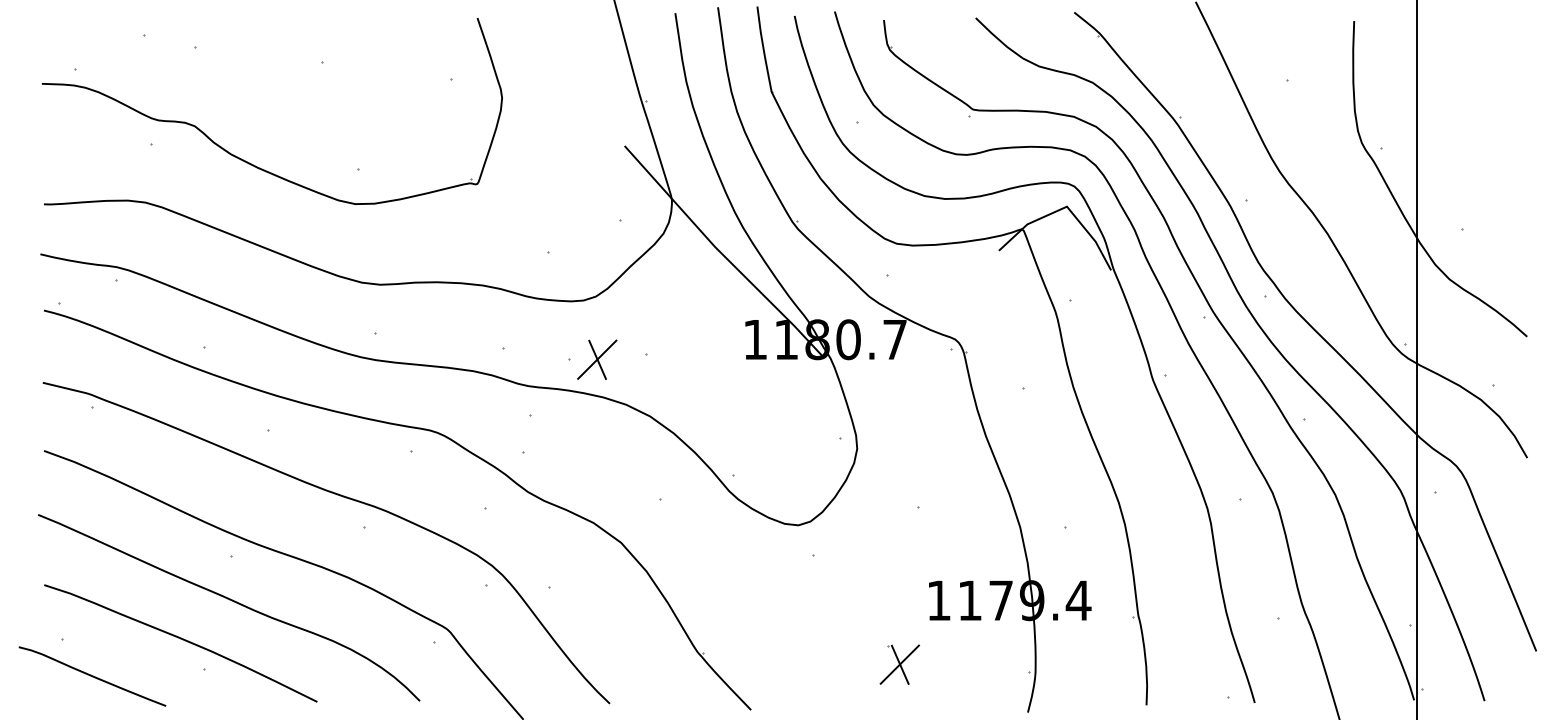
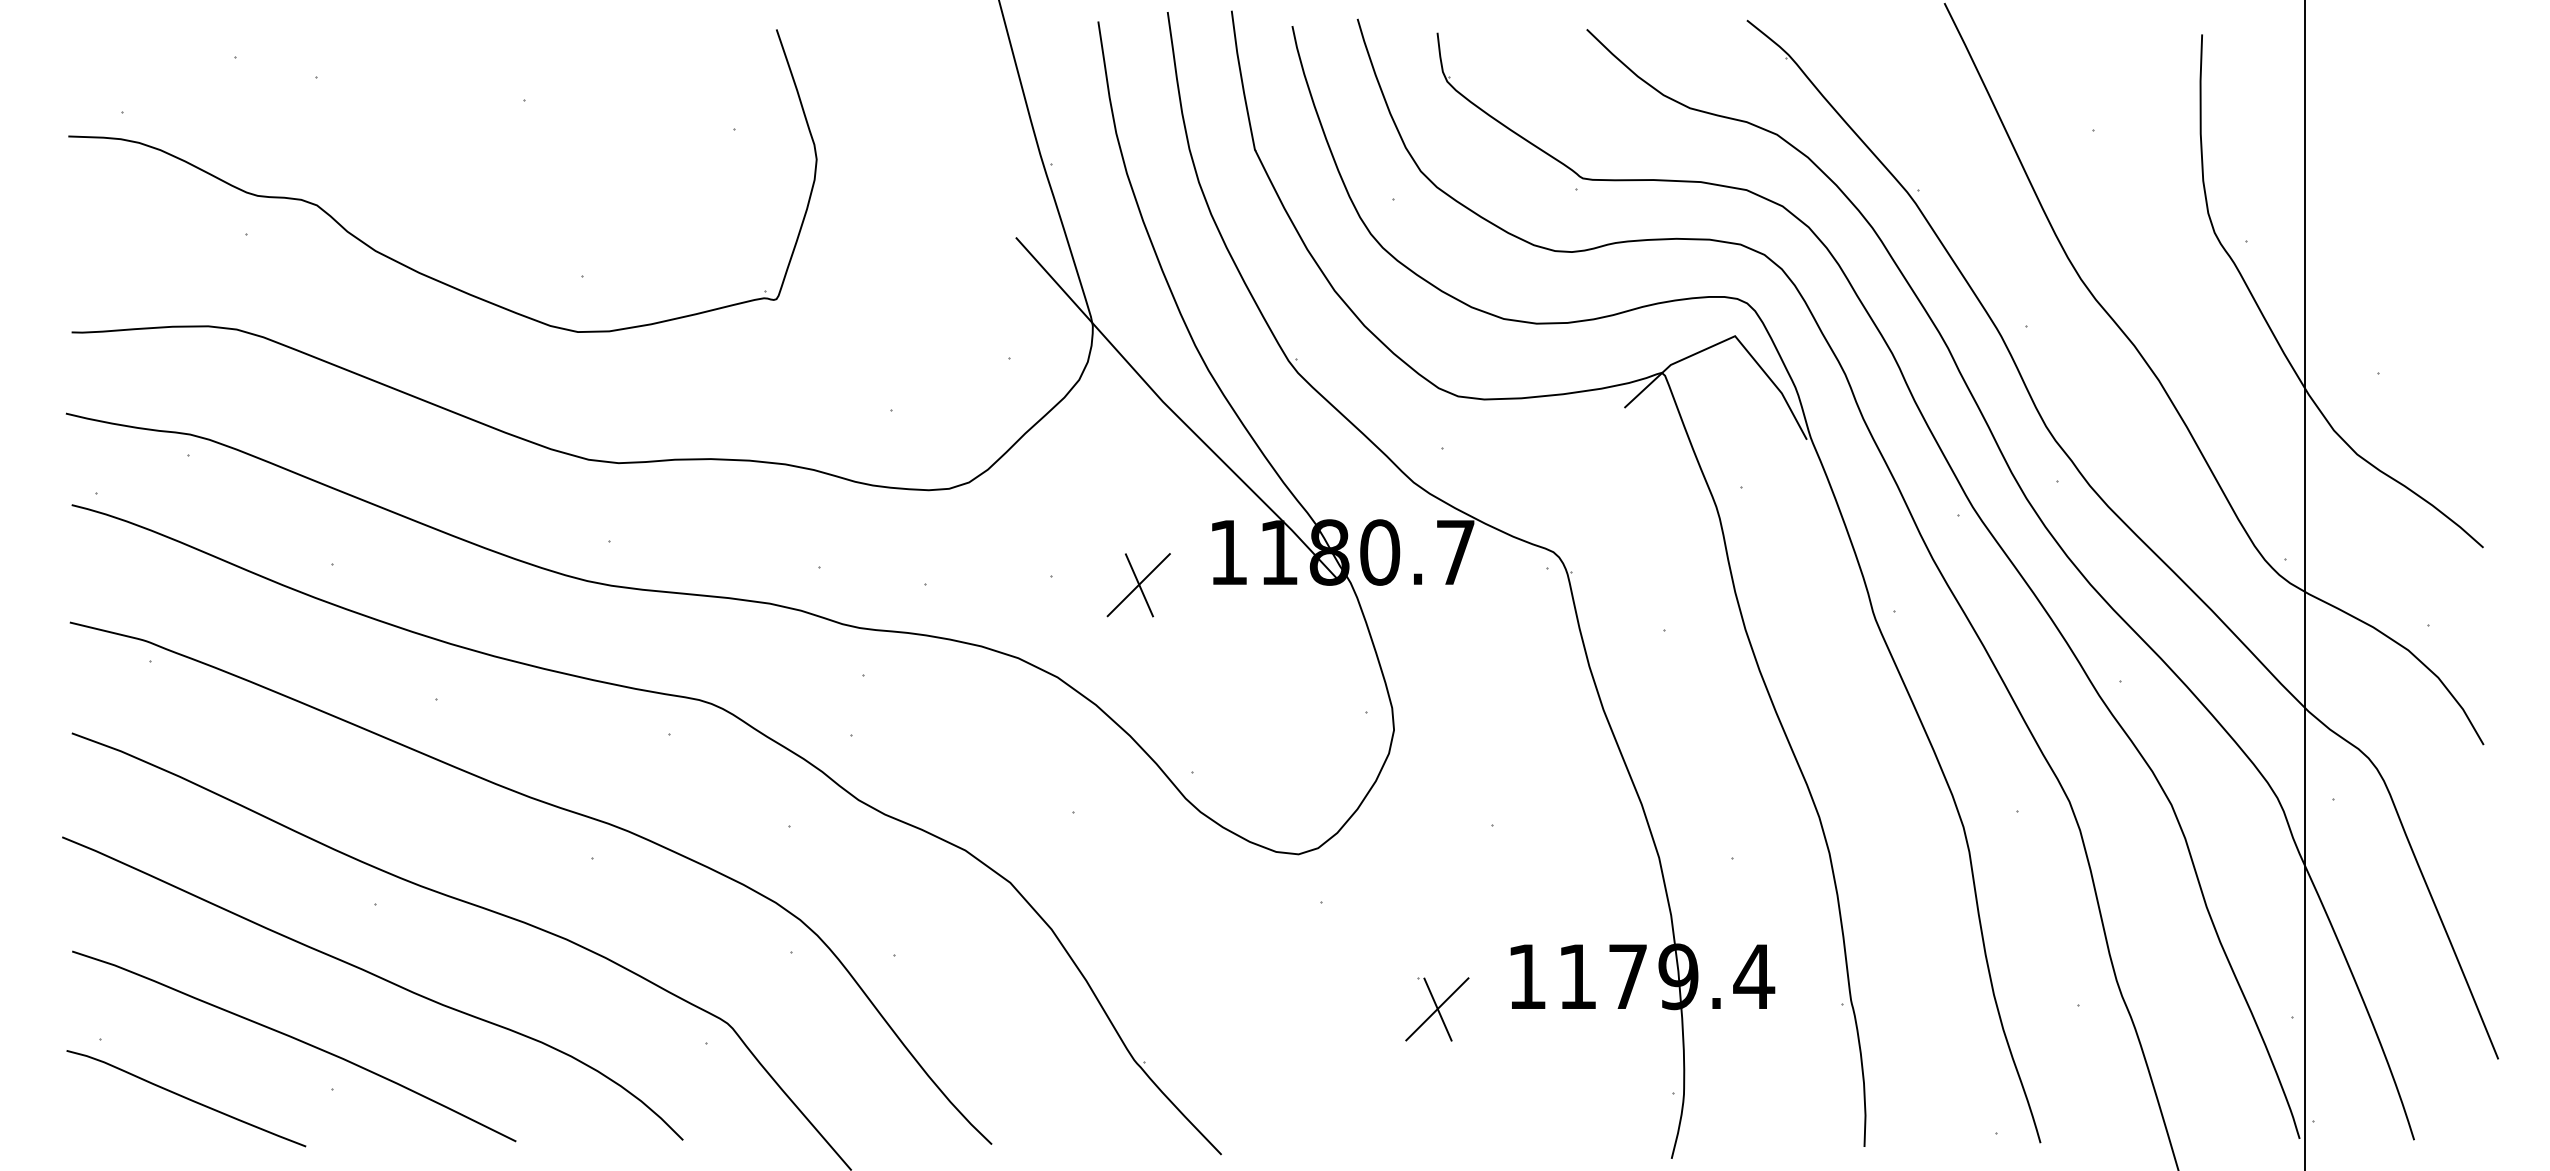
part: (597, 359) -> (1139, 584), moved
part: (899, 664) -> (1436, 1009), moved
curve: (92, 676) -> (186, 1098), moved

